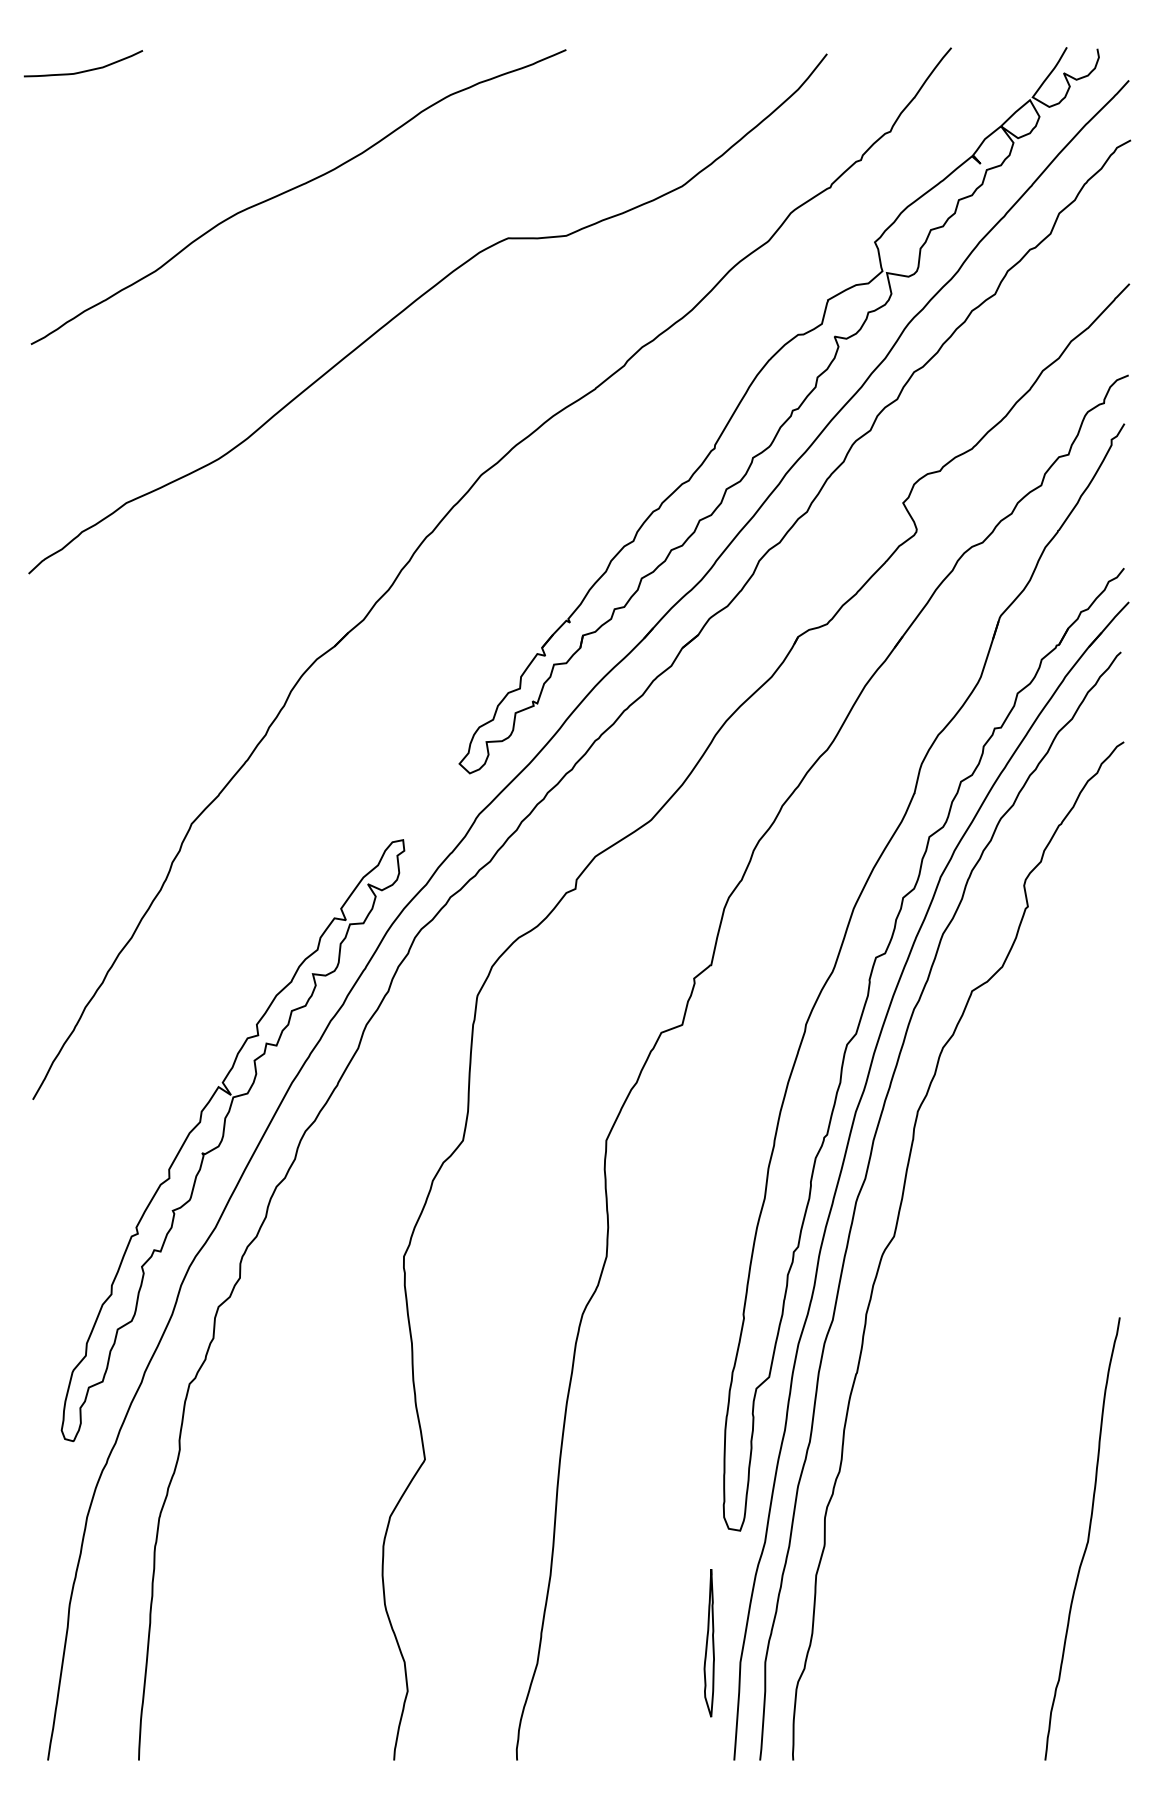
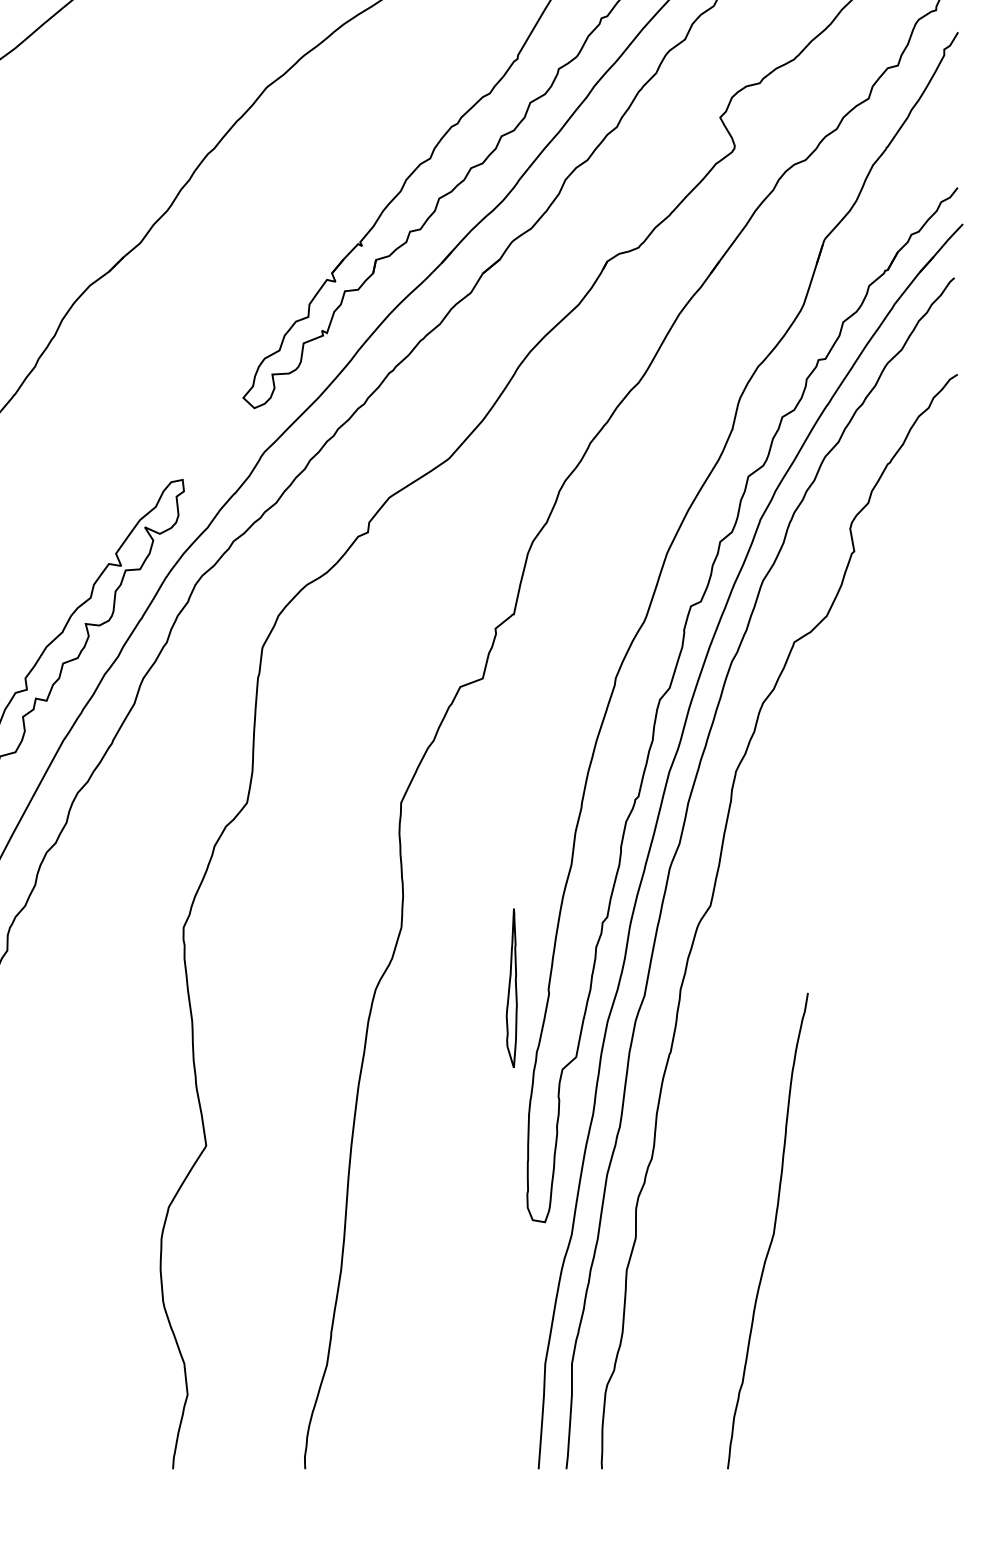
curve: (1087, 1538) -> (773, 1230), moved
part: (708, 1643) -> (510, 988), moved

